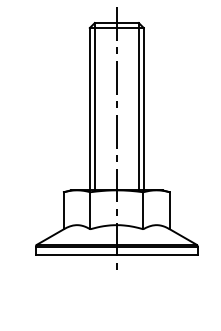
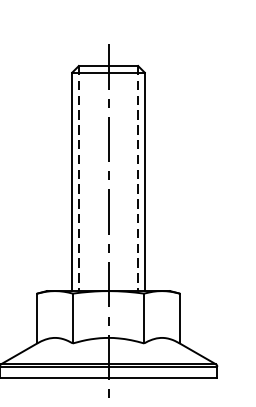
line: (94, 106) -> (78, 178), solid -> dashed
line: (138, 106) -> (137, 178), solid -> dashed

